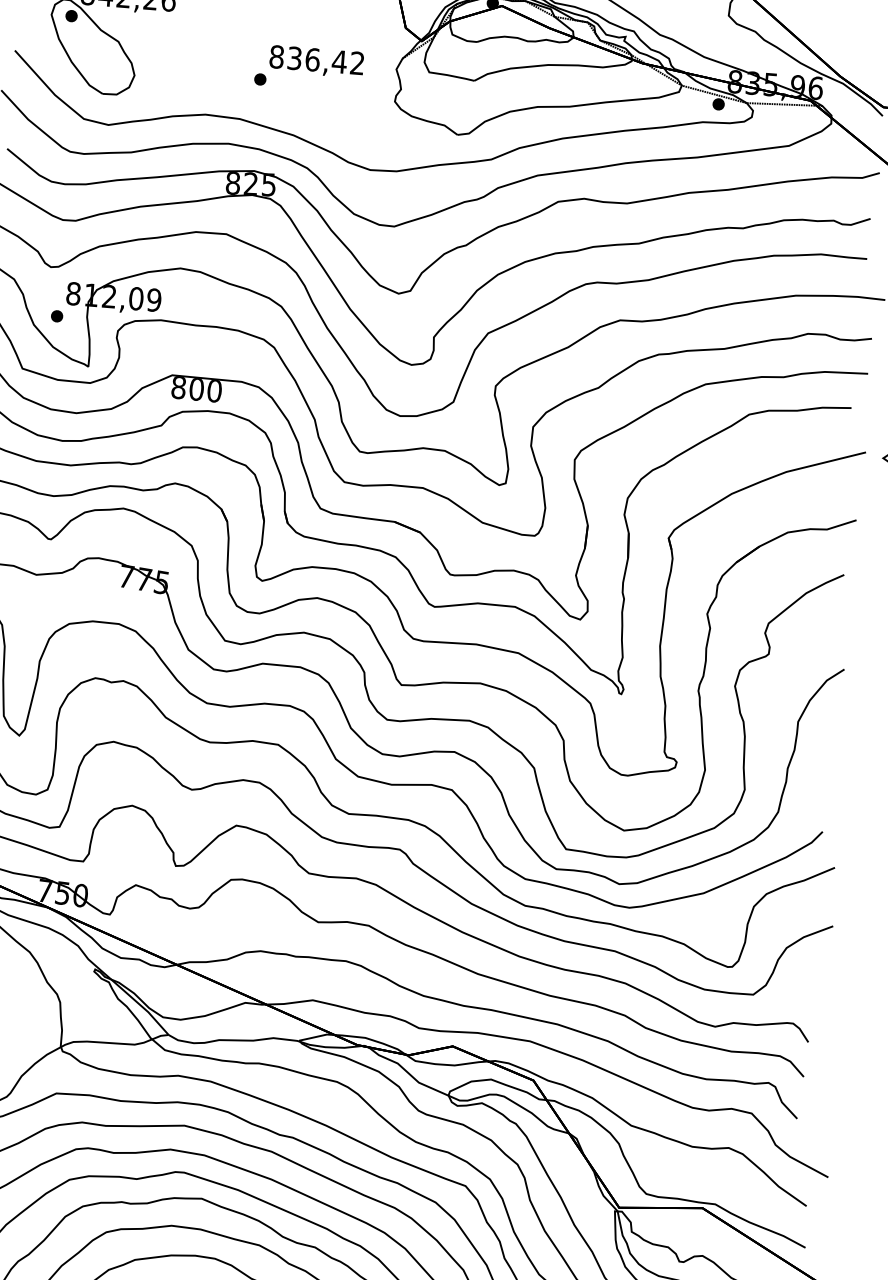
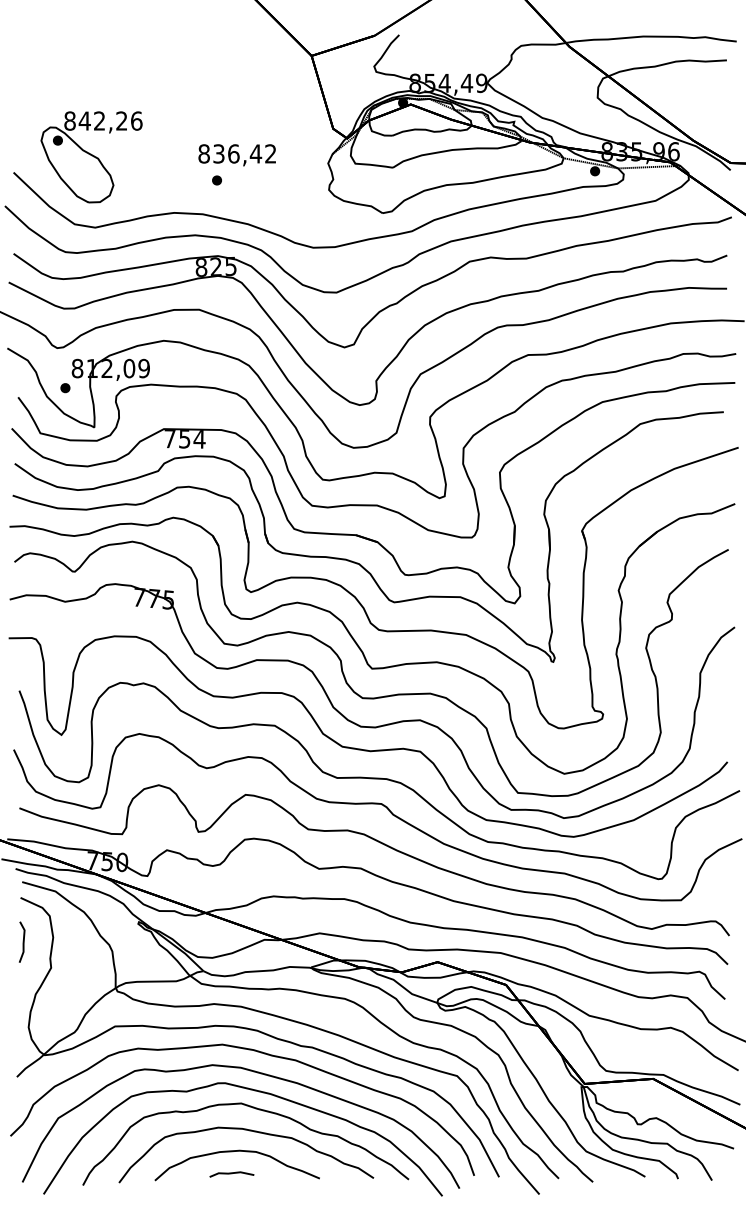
text: (315, 61) -> (236, 155), moved
text: (196, 389) -> (184, 439), 800 -> 754

